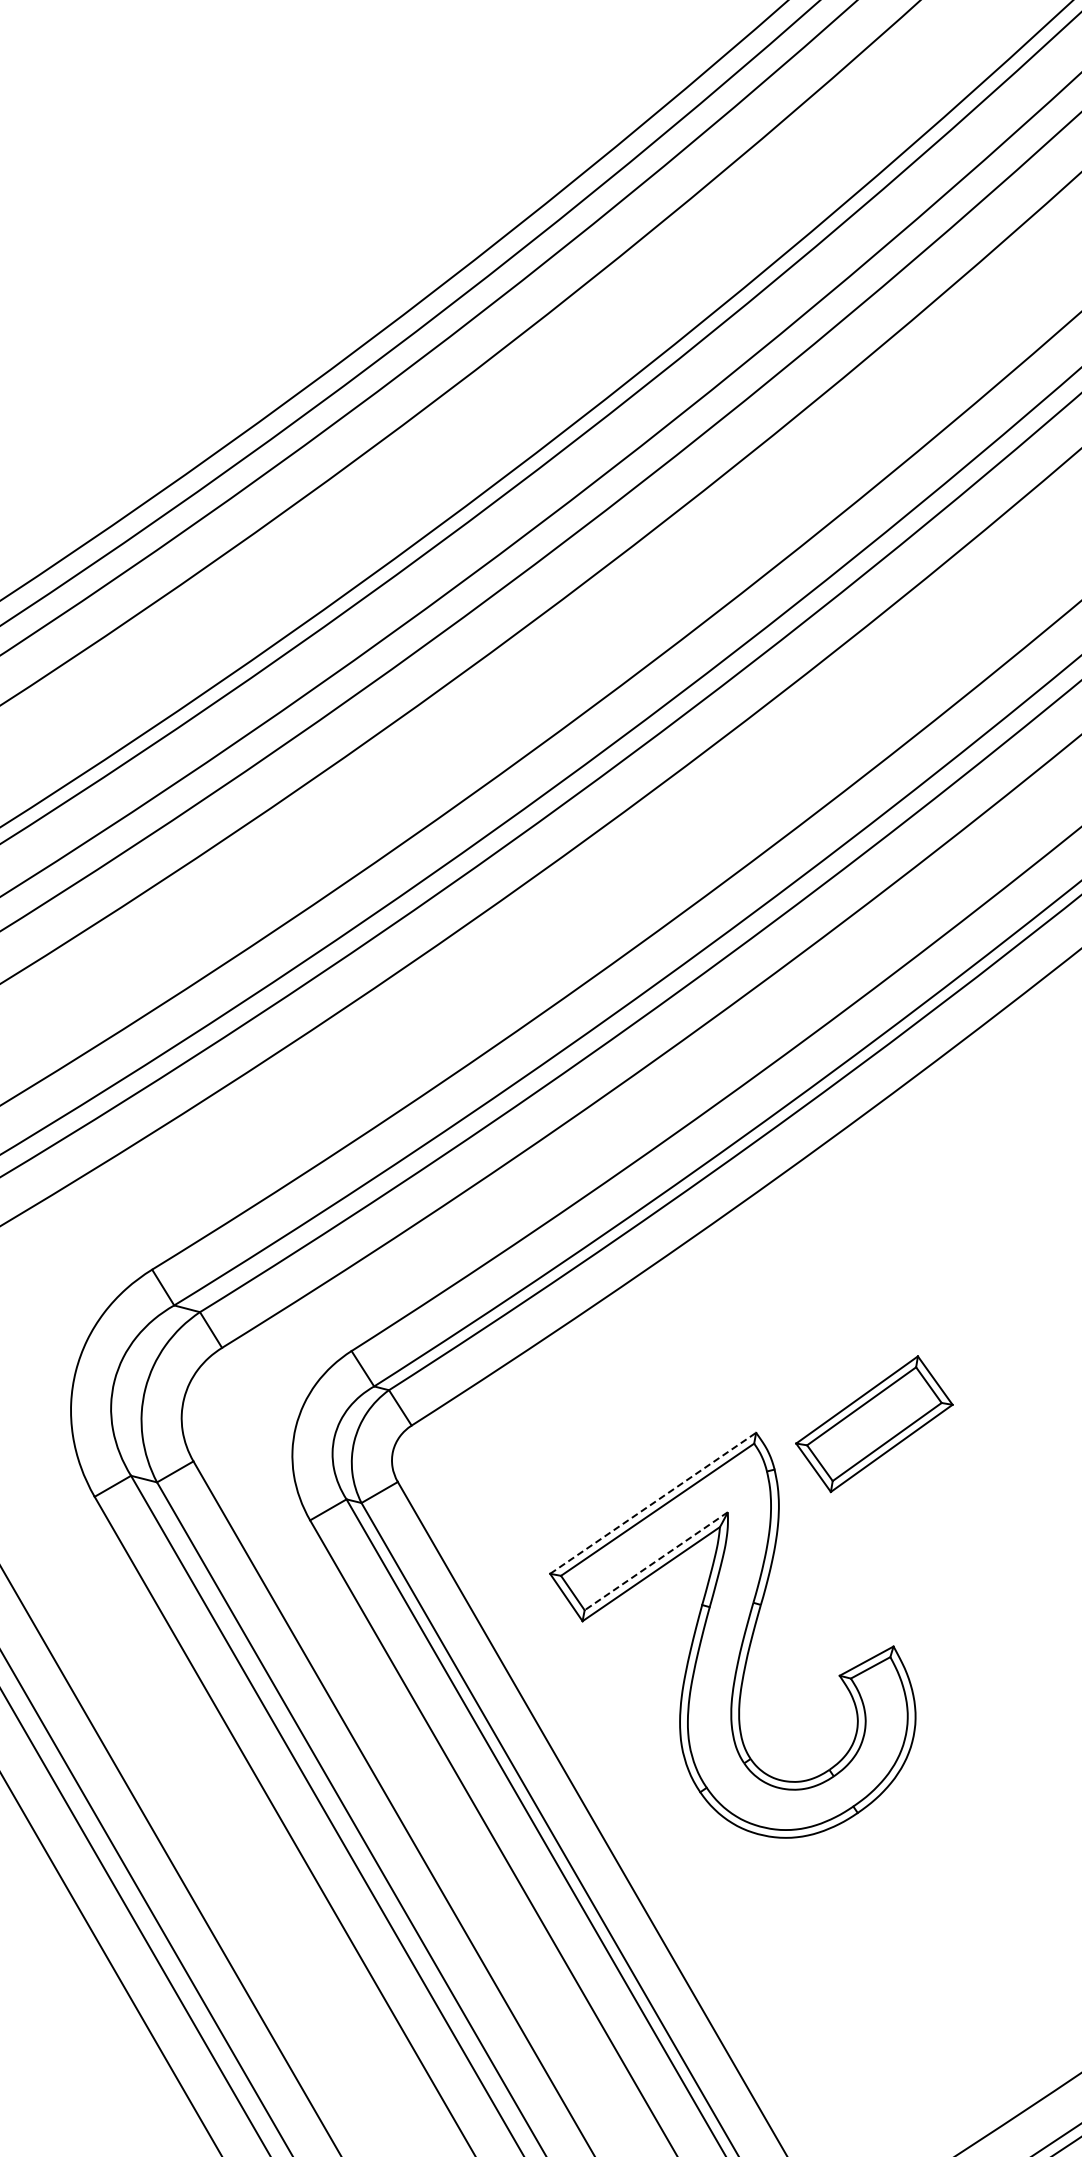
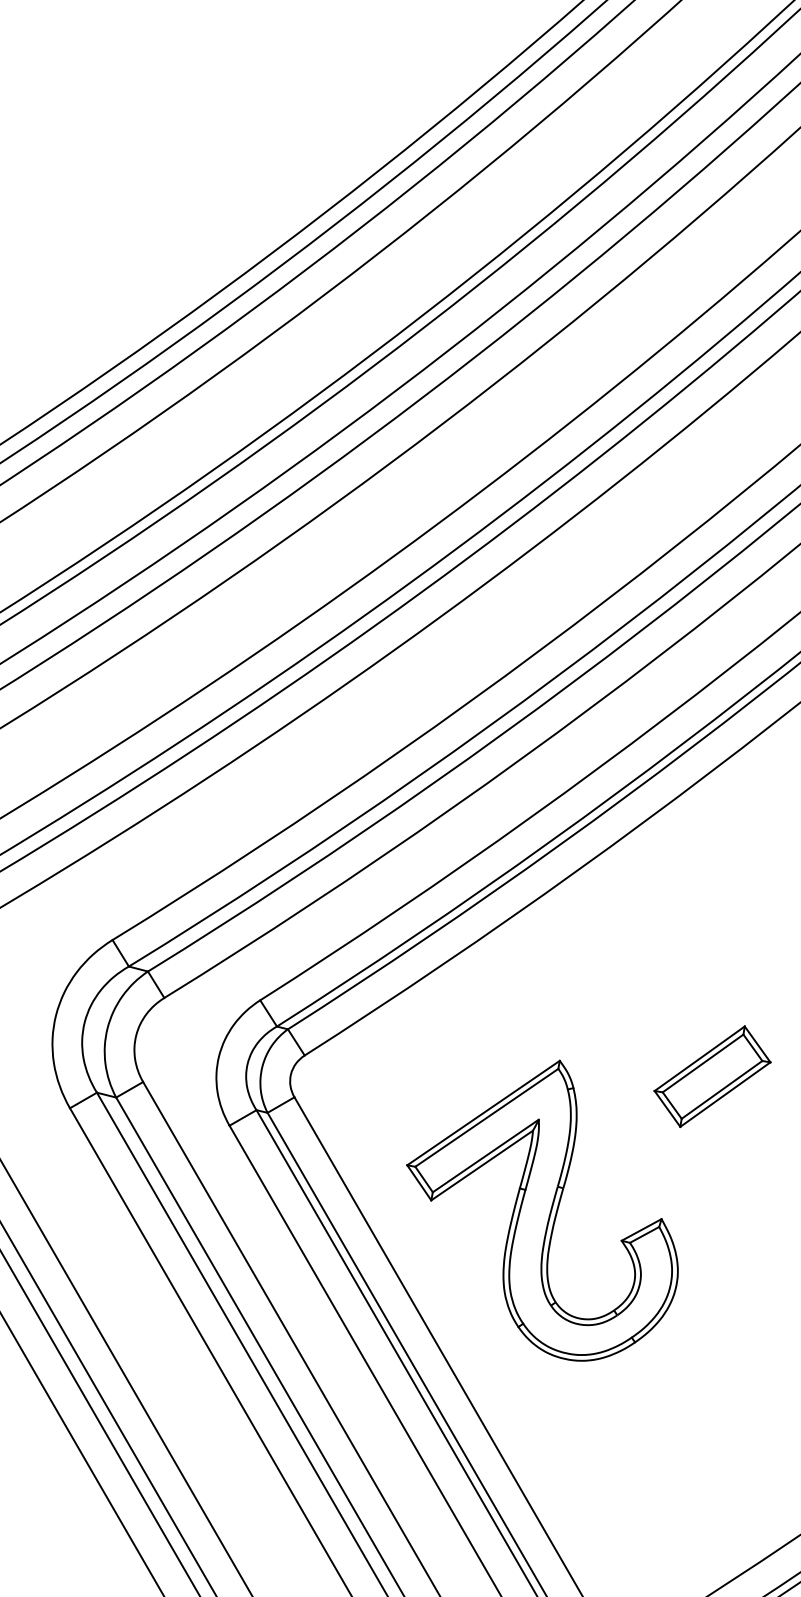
part: (874, 1424) -> (712, 1076), moved
line: (653, 1503) -> (483, 1113), dashed -> solid
line: (656, 1561) -> (486, 1156), dashed -> solid

